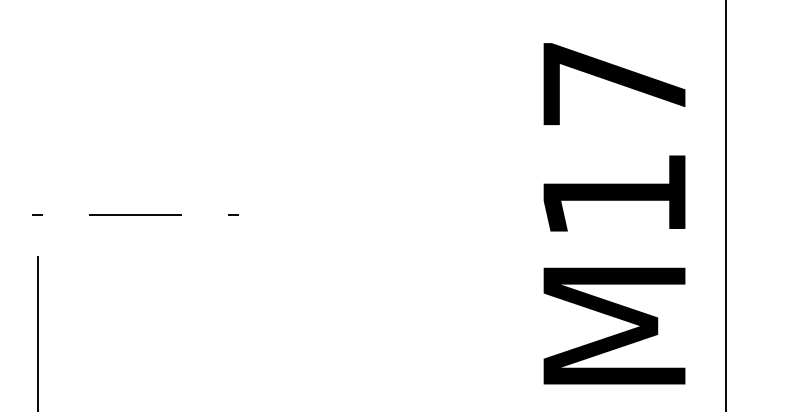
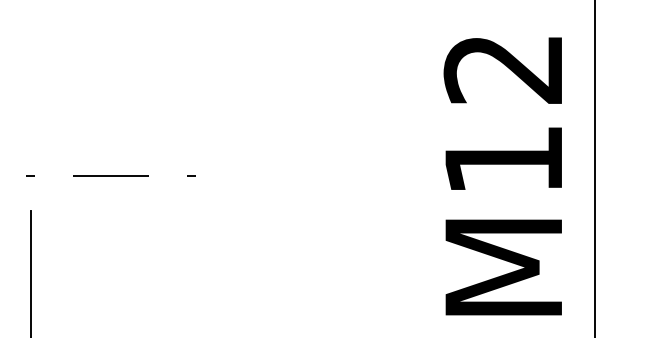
text: (612, 84) -> (502, 69), M17 -> M12

